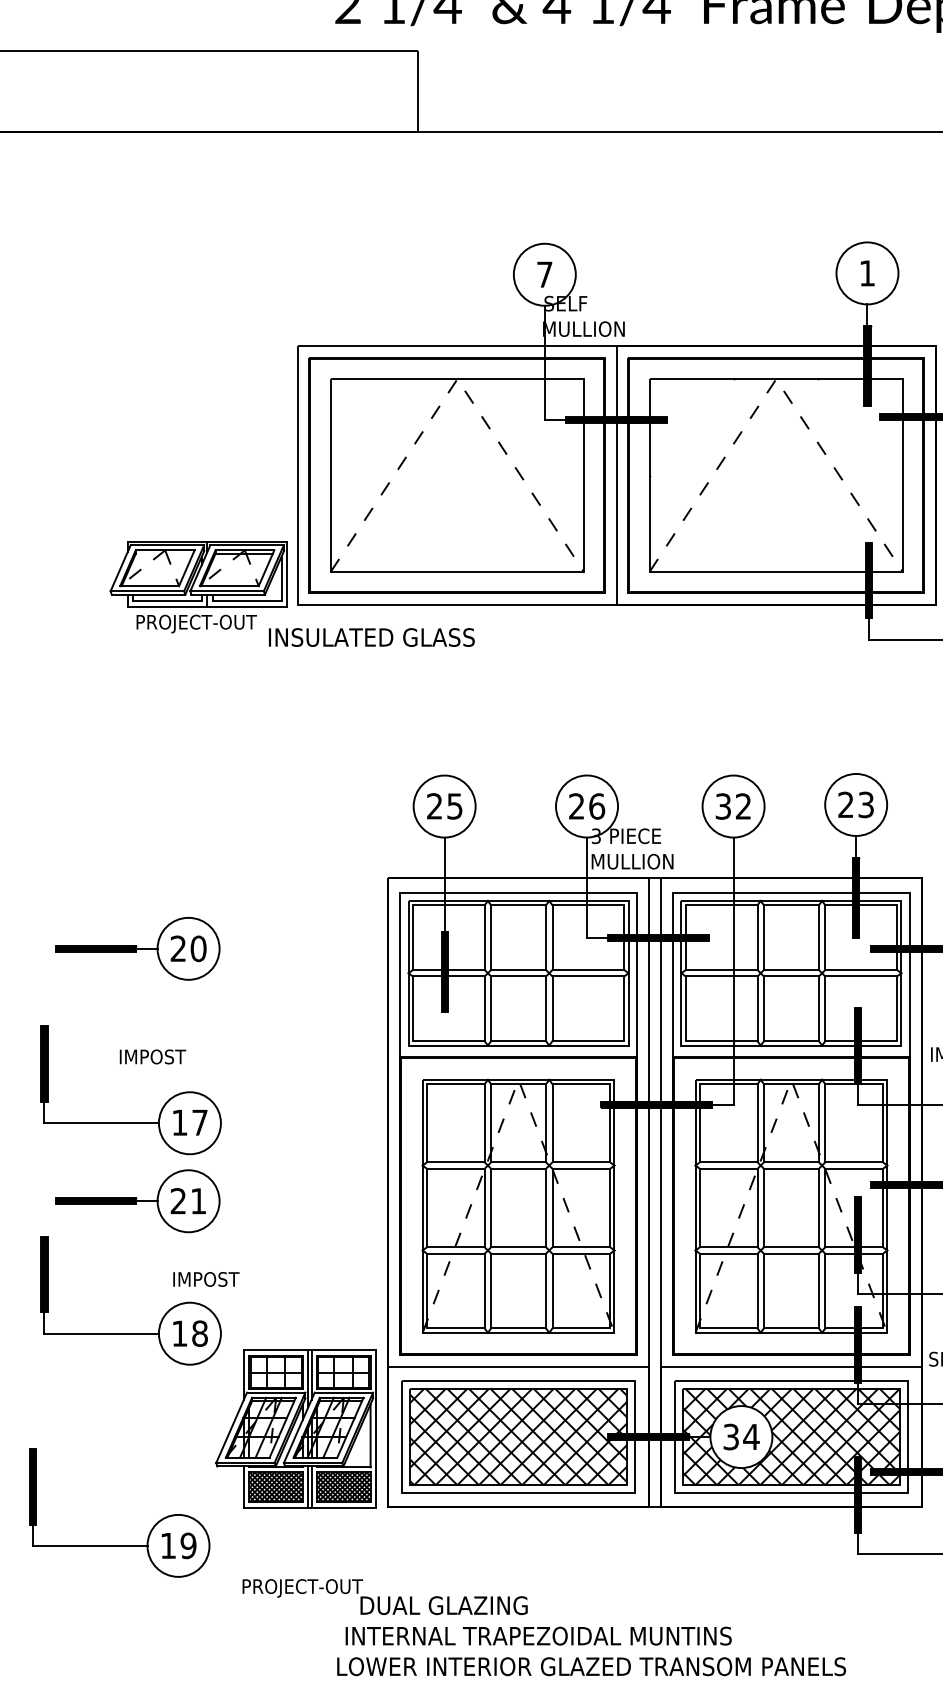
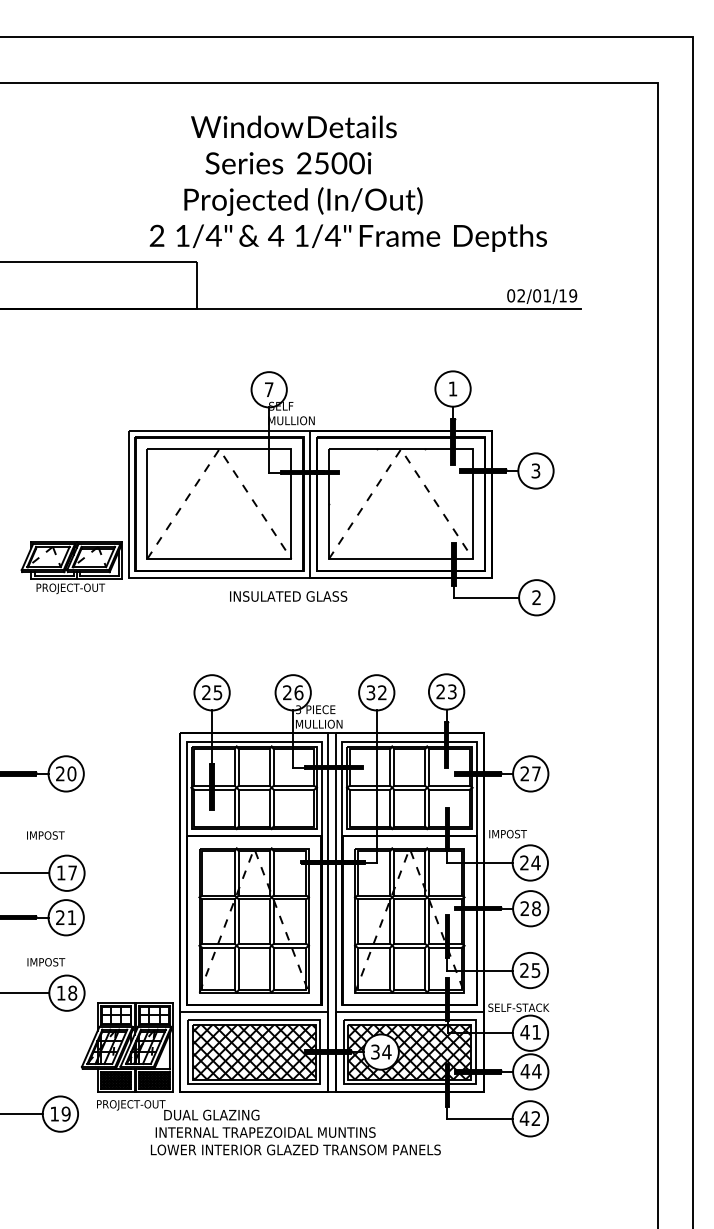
text: (371, 637) -> (288, 596), moved
text: (206, 1279) -> (46, 962), moved
text: (543, 1627) -> (268, 1127), moved

